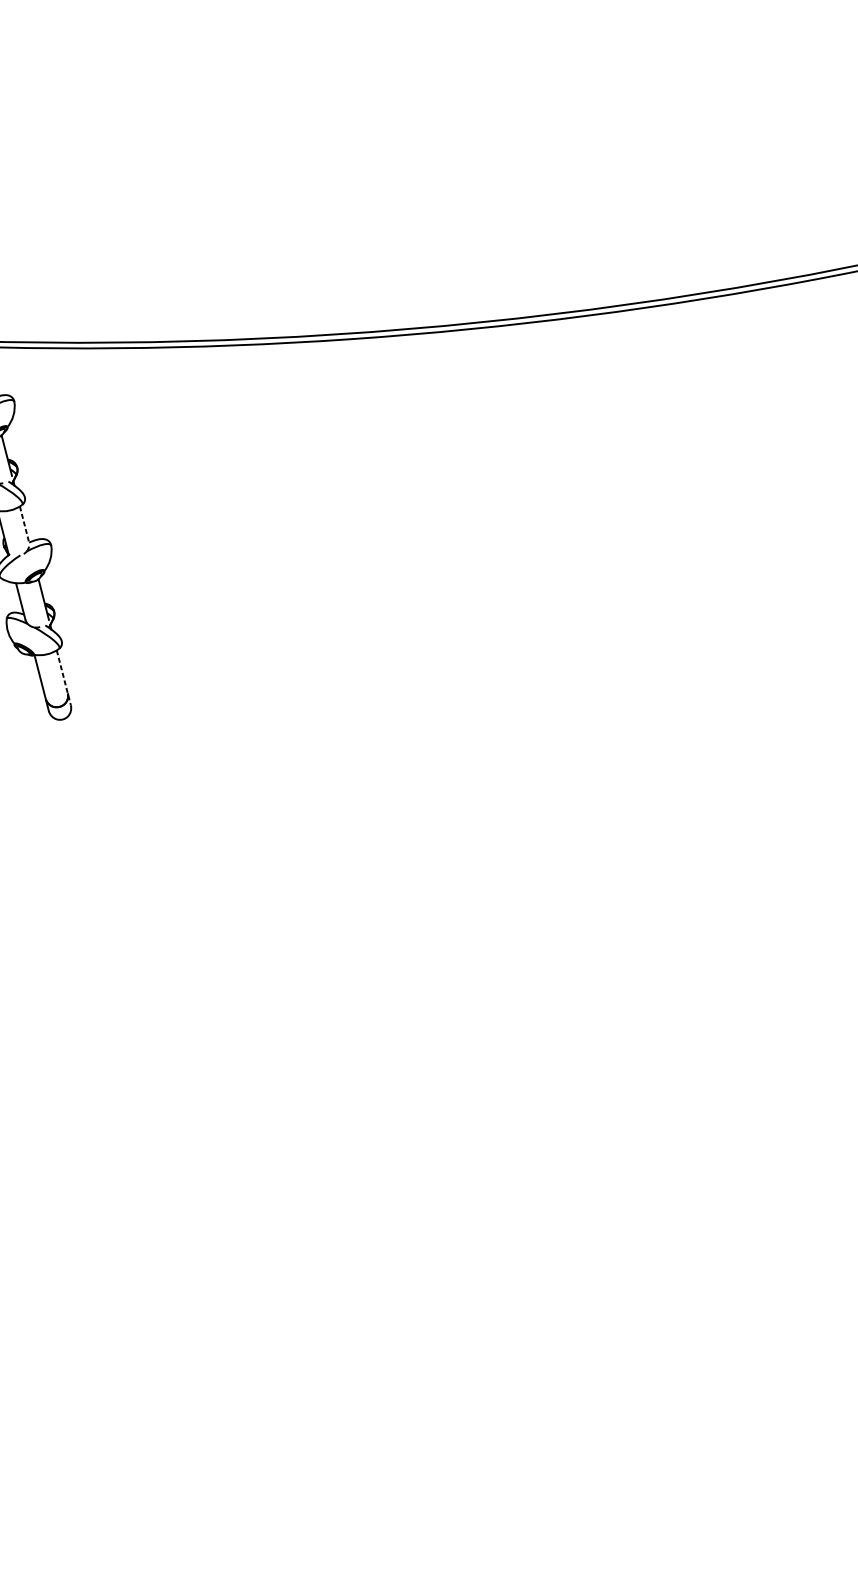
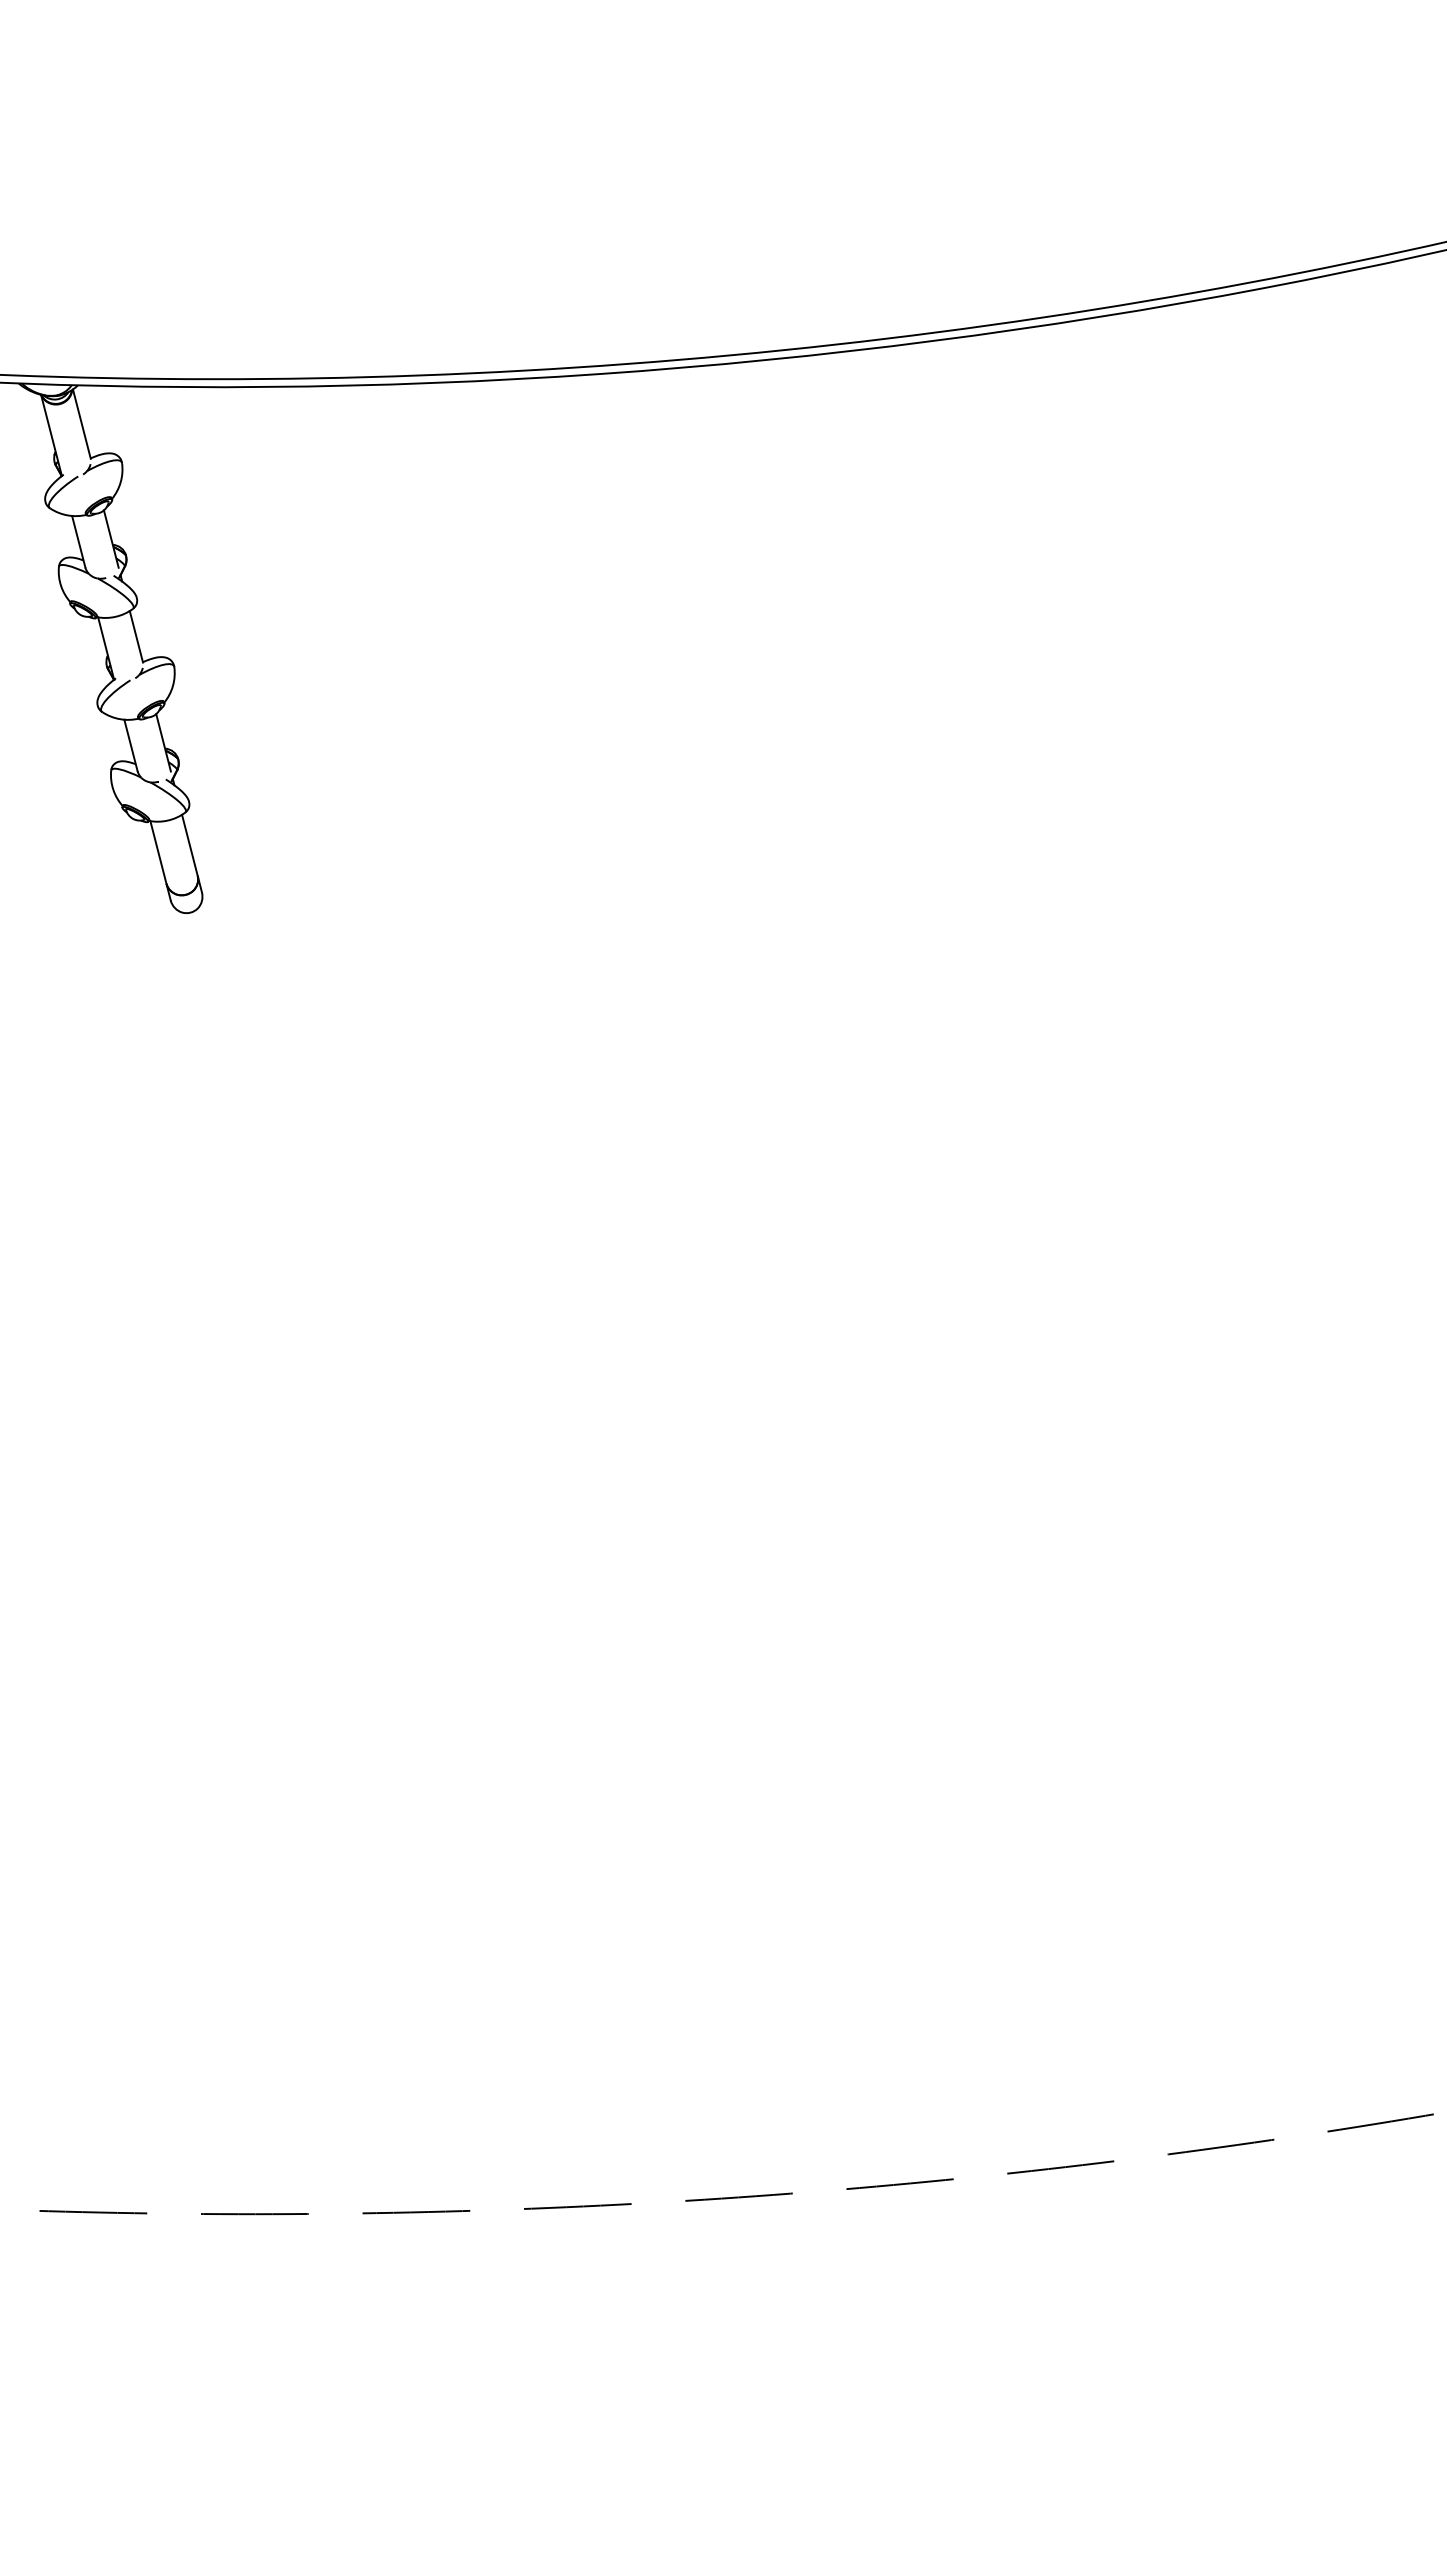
line: (24, 524) -> (136, 636), dashed -> solid
line: (64, 678) -> (192, 854), dashed -> solid

